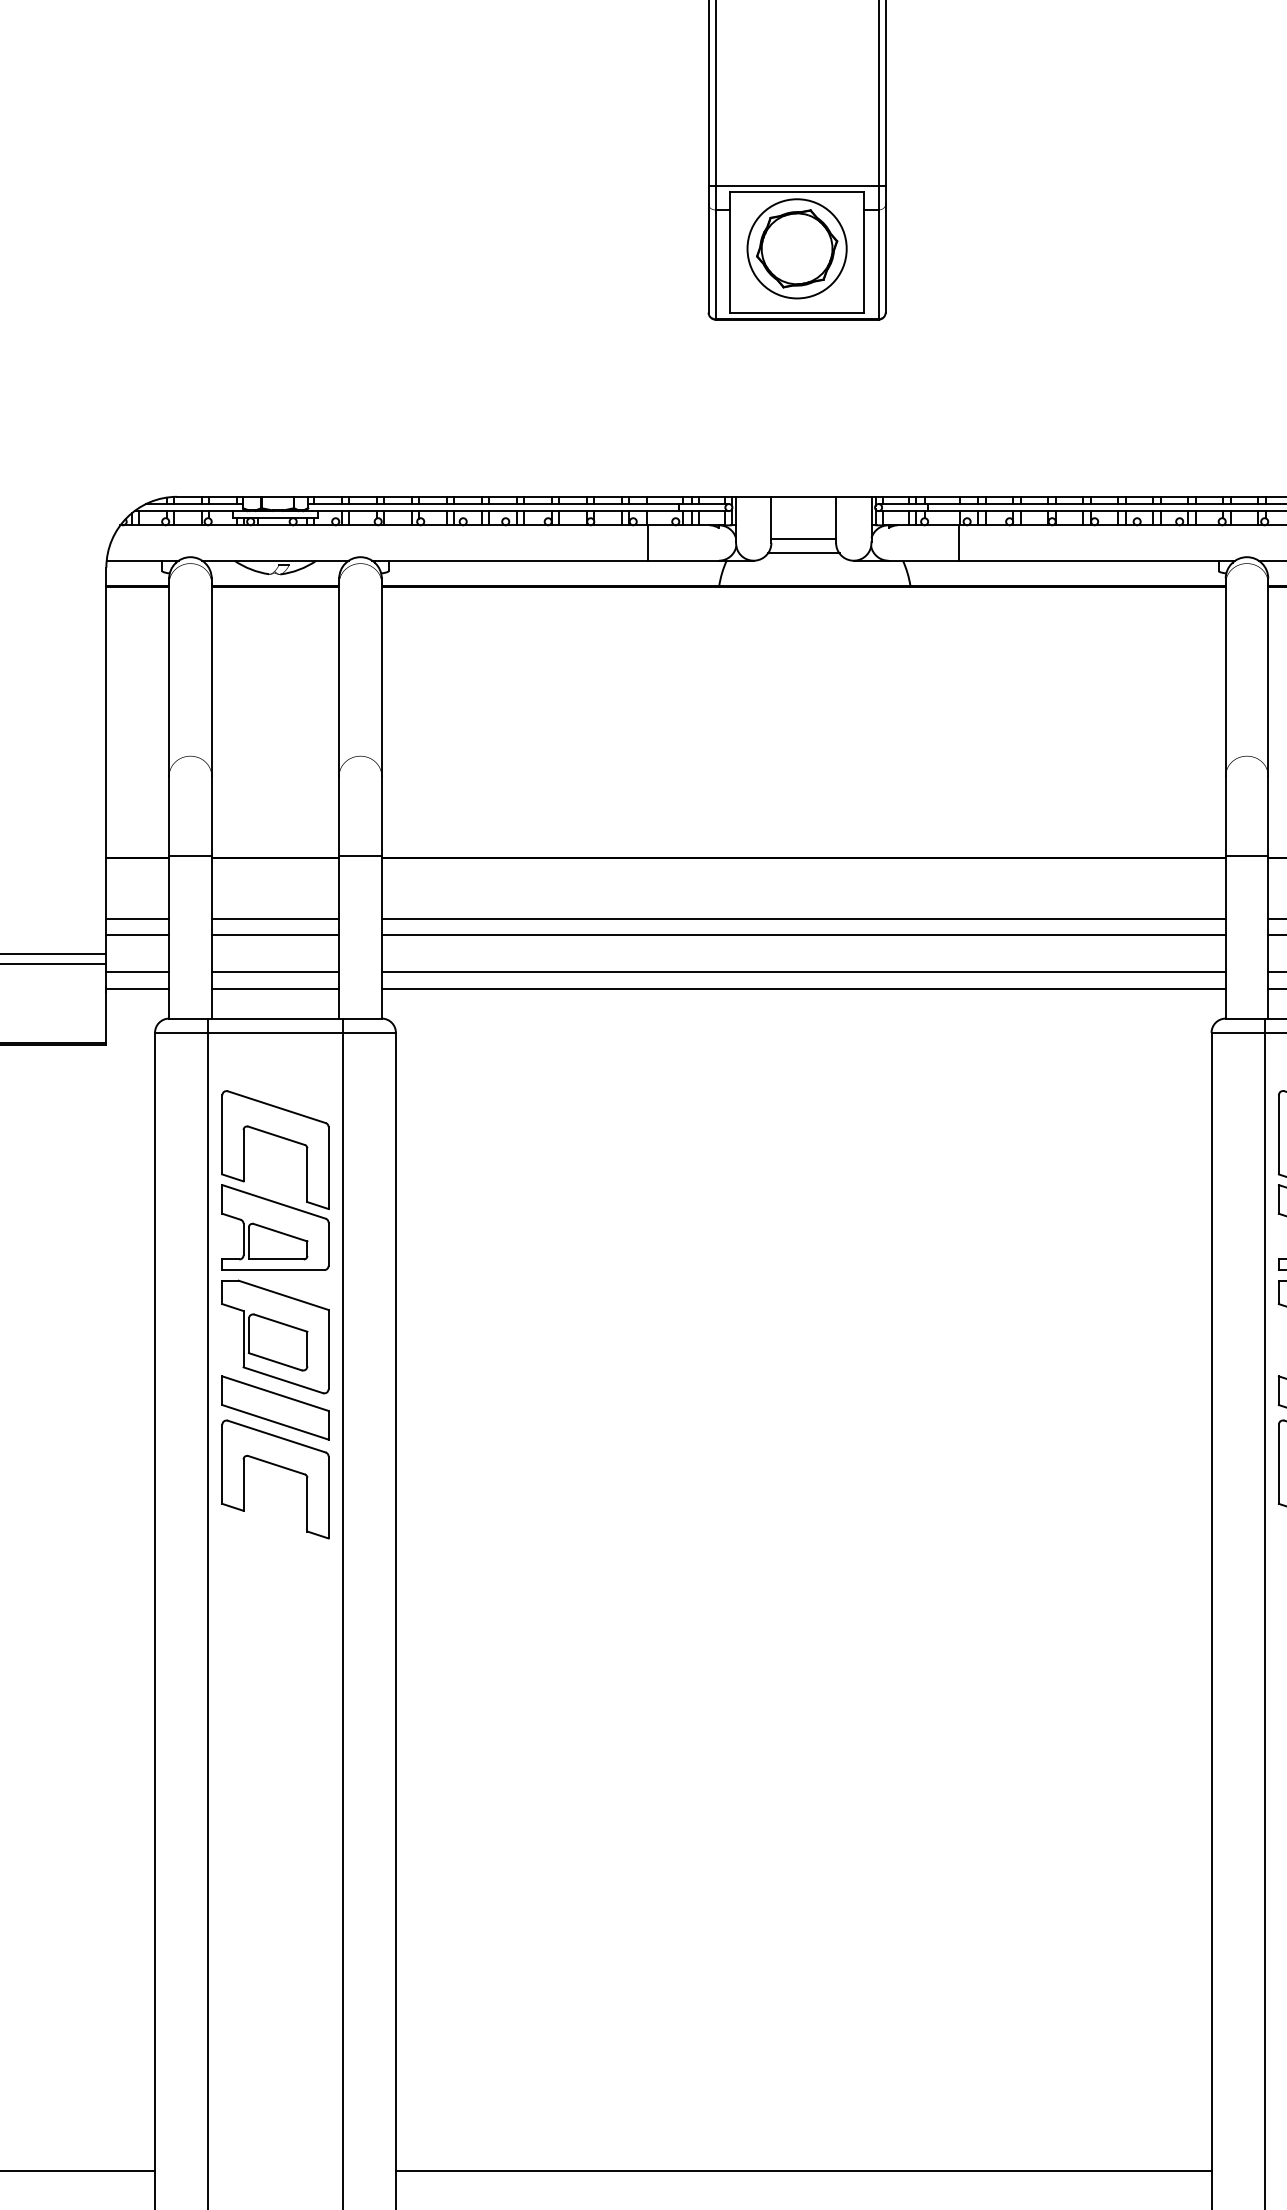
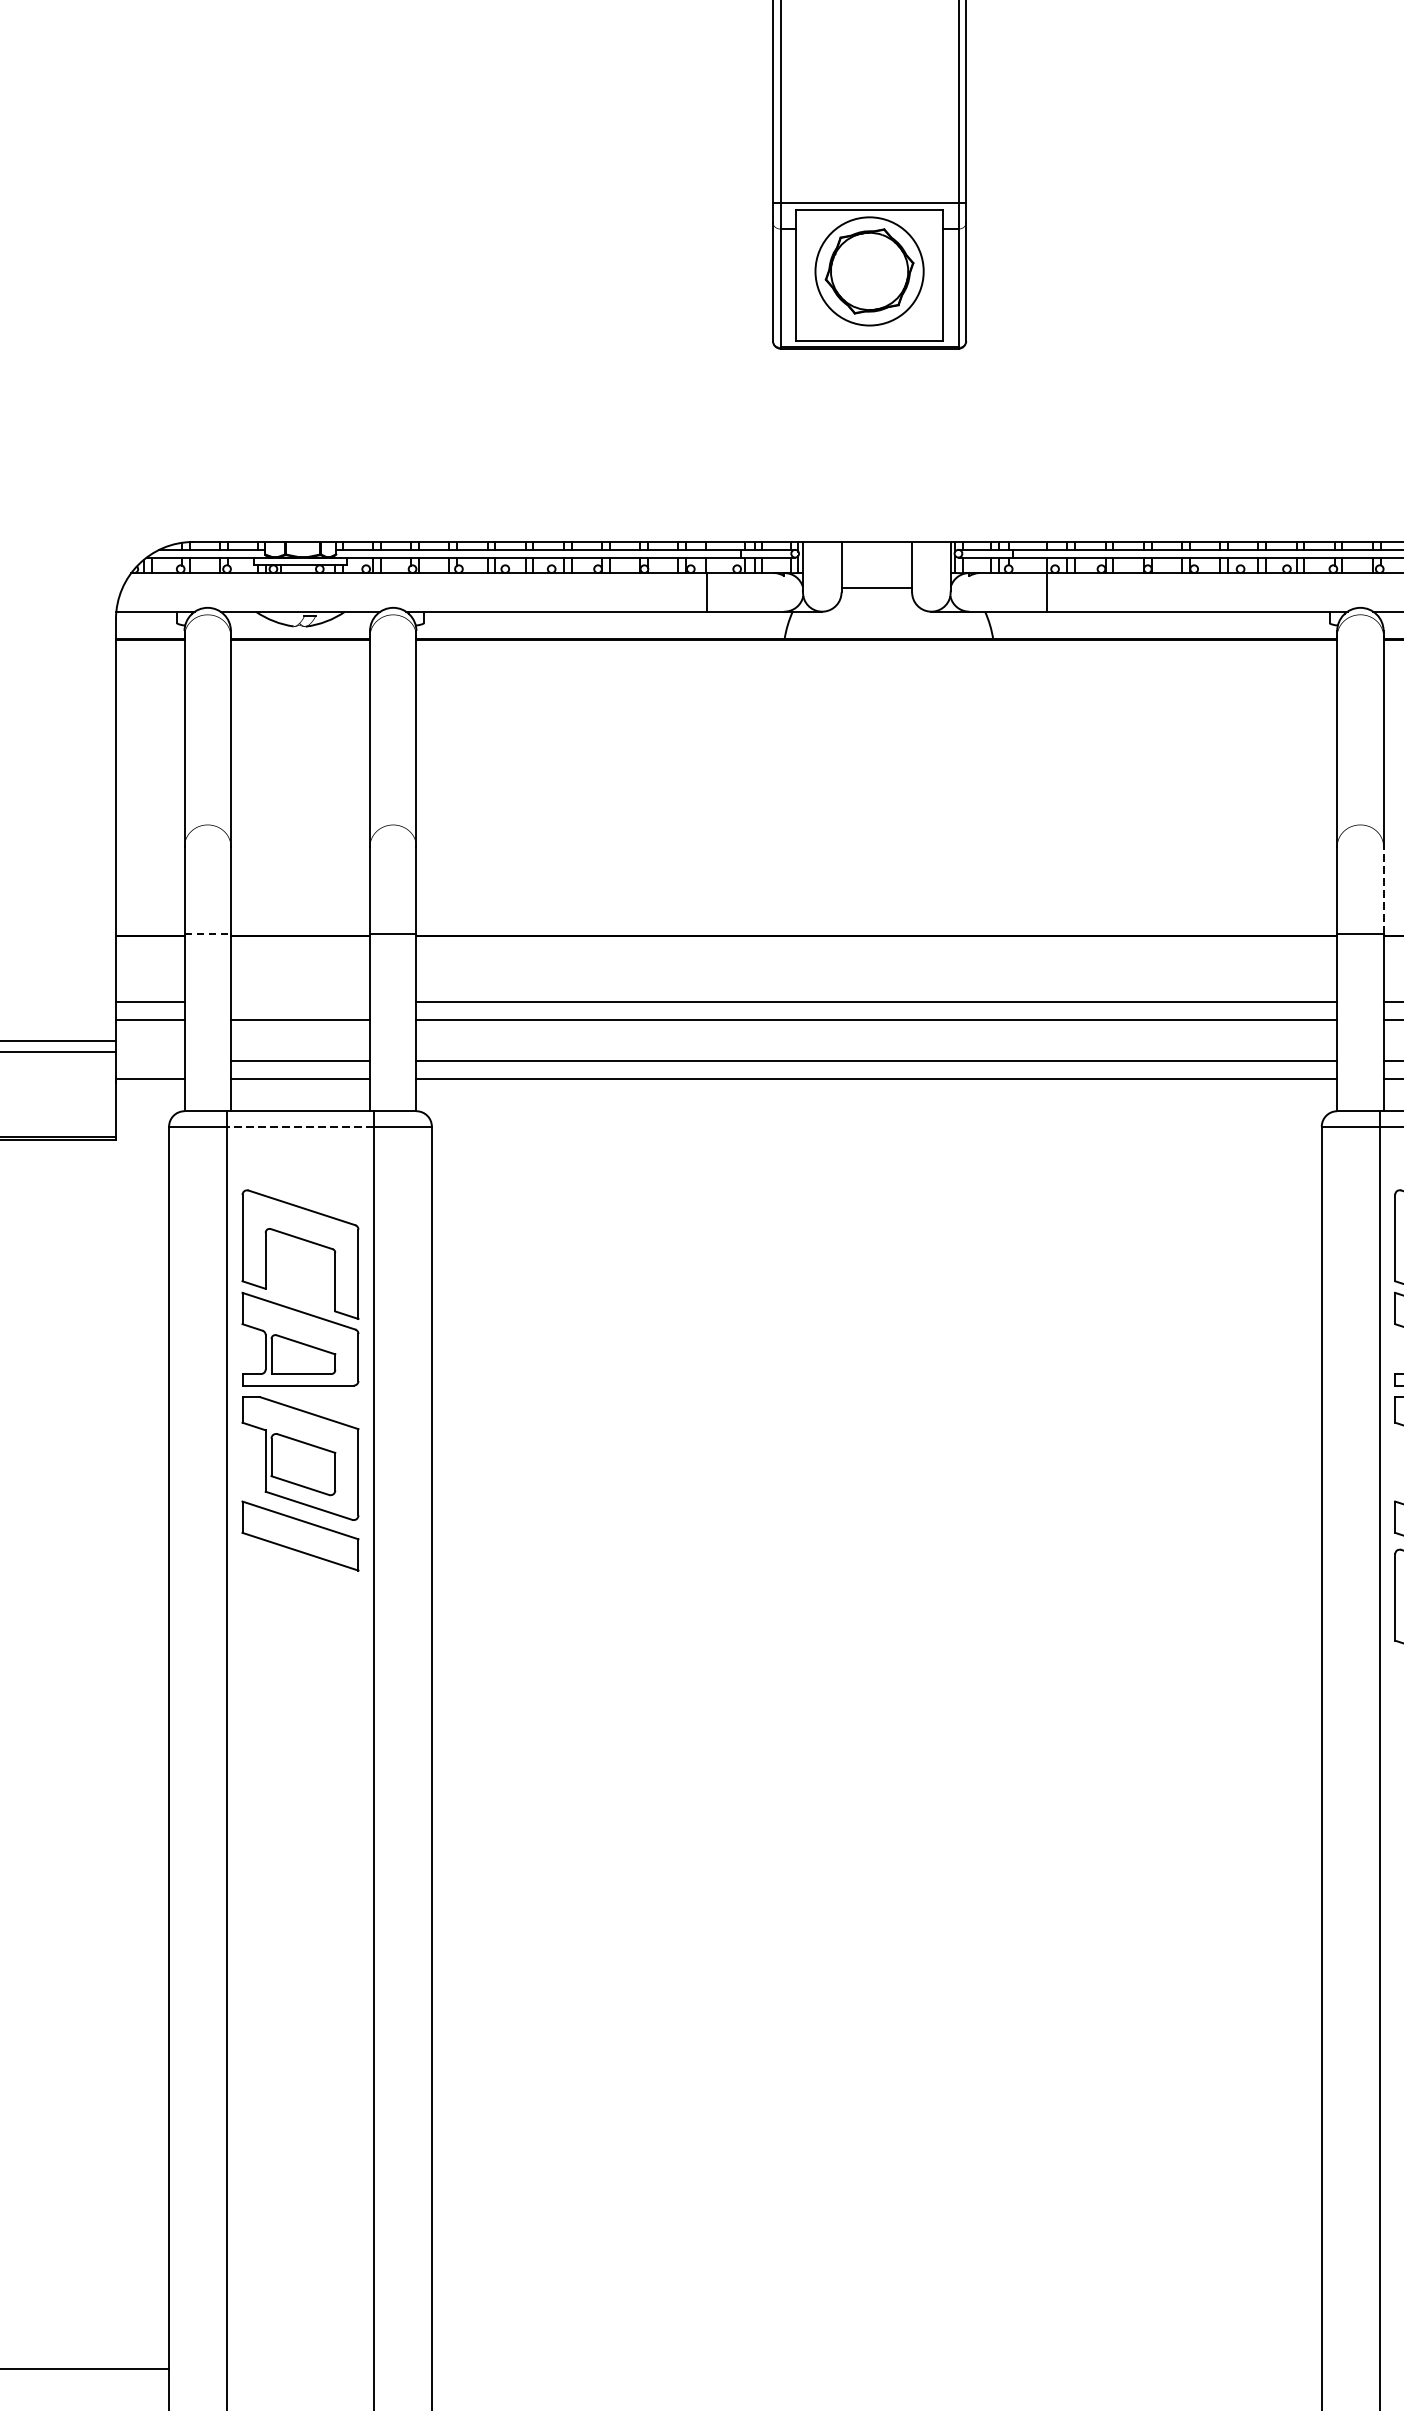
line: (803, 553) -> (876, 603), removed
line: (1268, 816) -> (1383, 890), solid -> dashed
line: (190, 856) -> (207, 934), solid -> dashed
line: (275, 918) -> (300, 1002), removed
line: (137, 972) -> (149, 1060), removed
line: (274, 1032) -> (299, 1126), solid -> dashed
part: (279, 1467) -> (304, 1600), removed
line: (803, 2171) -> (876, 2369), removed

